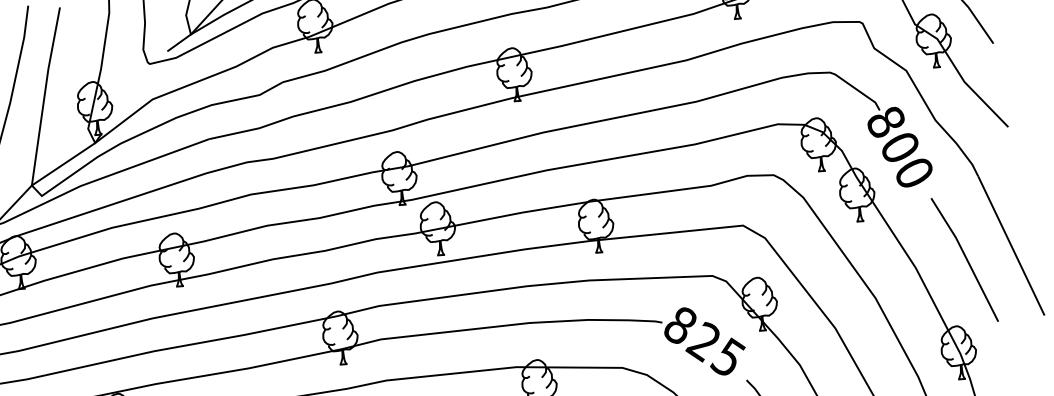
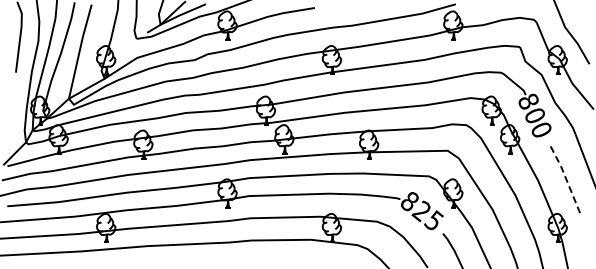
line: (965, 257) -> (565, 177), solid -> dashed

